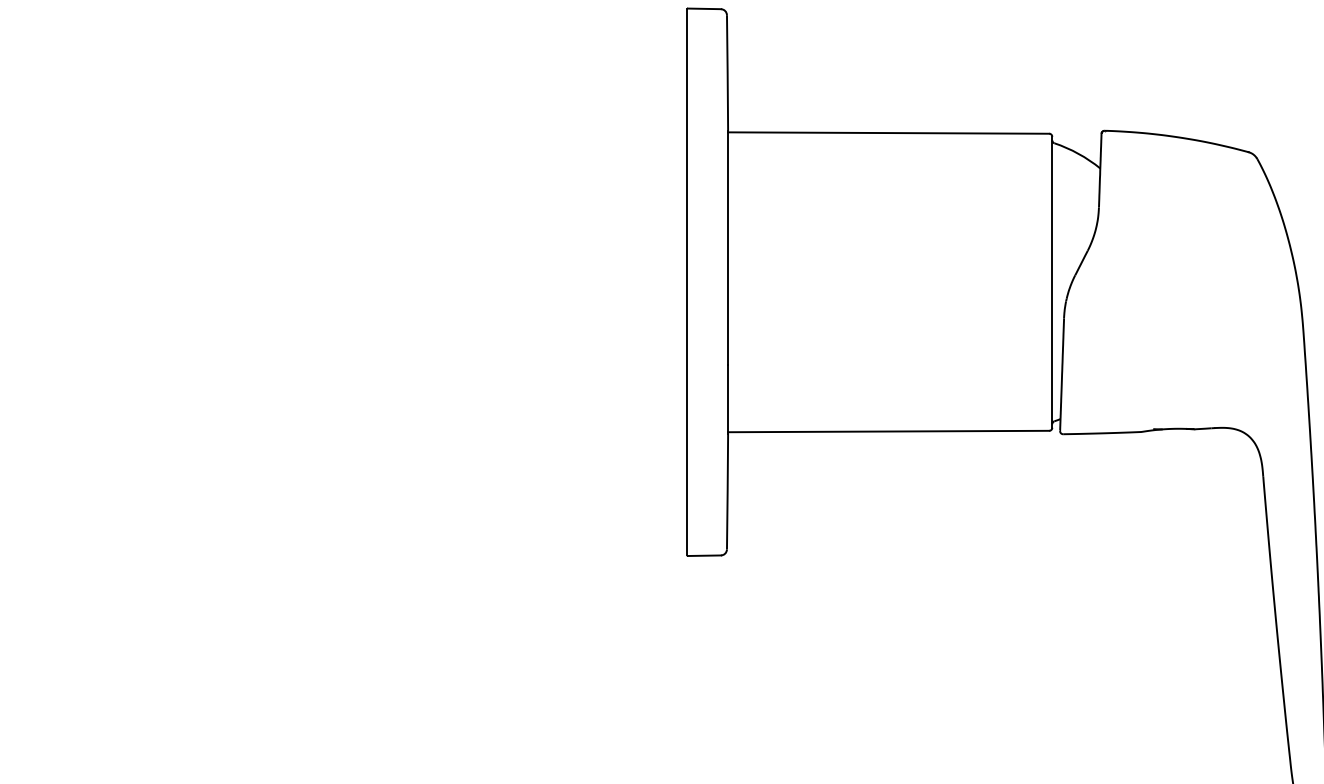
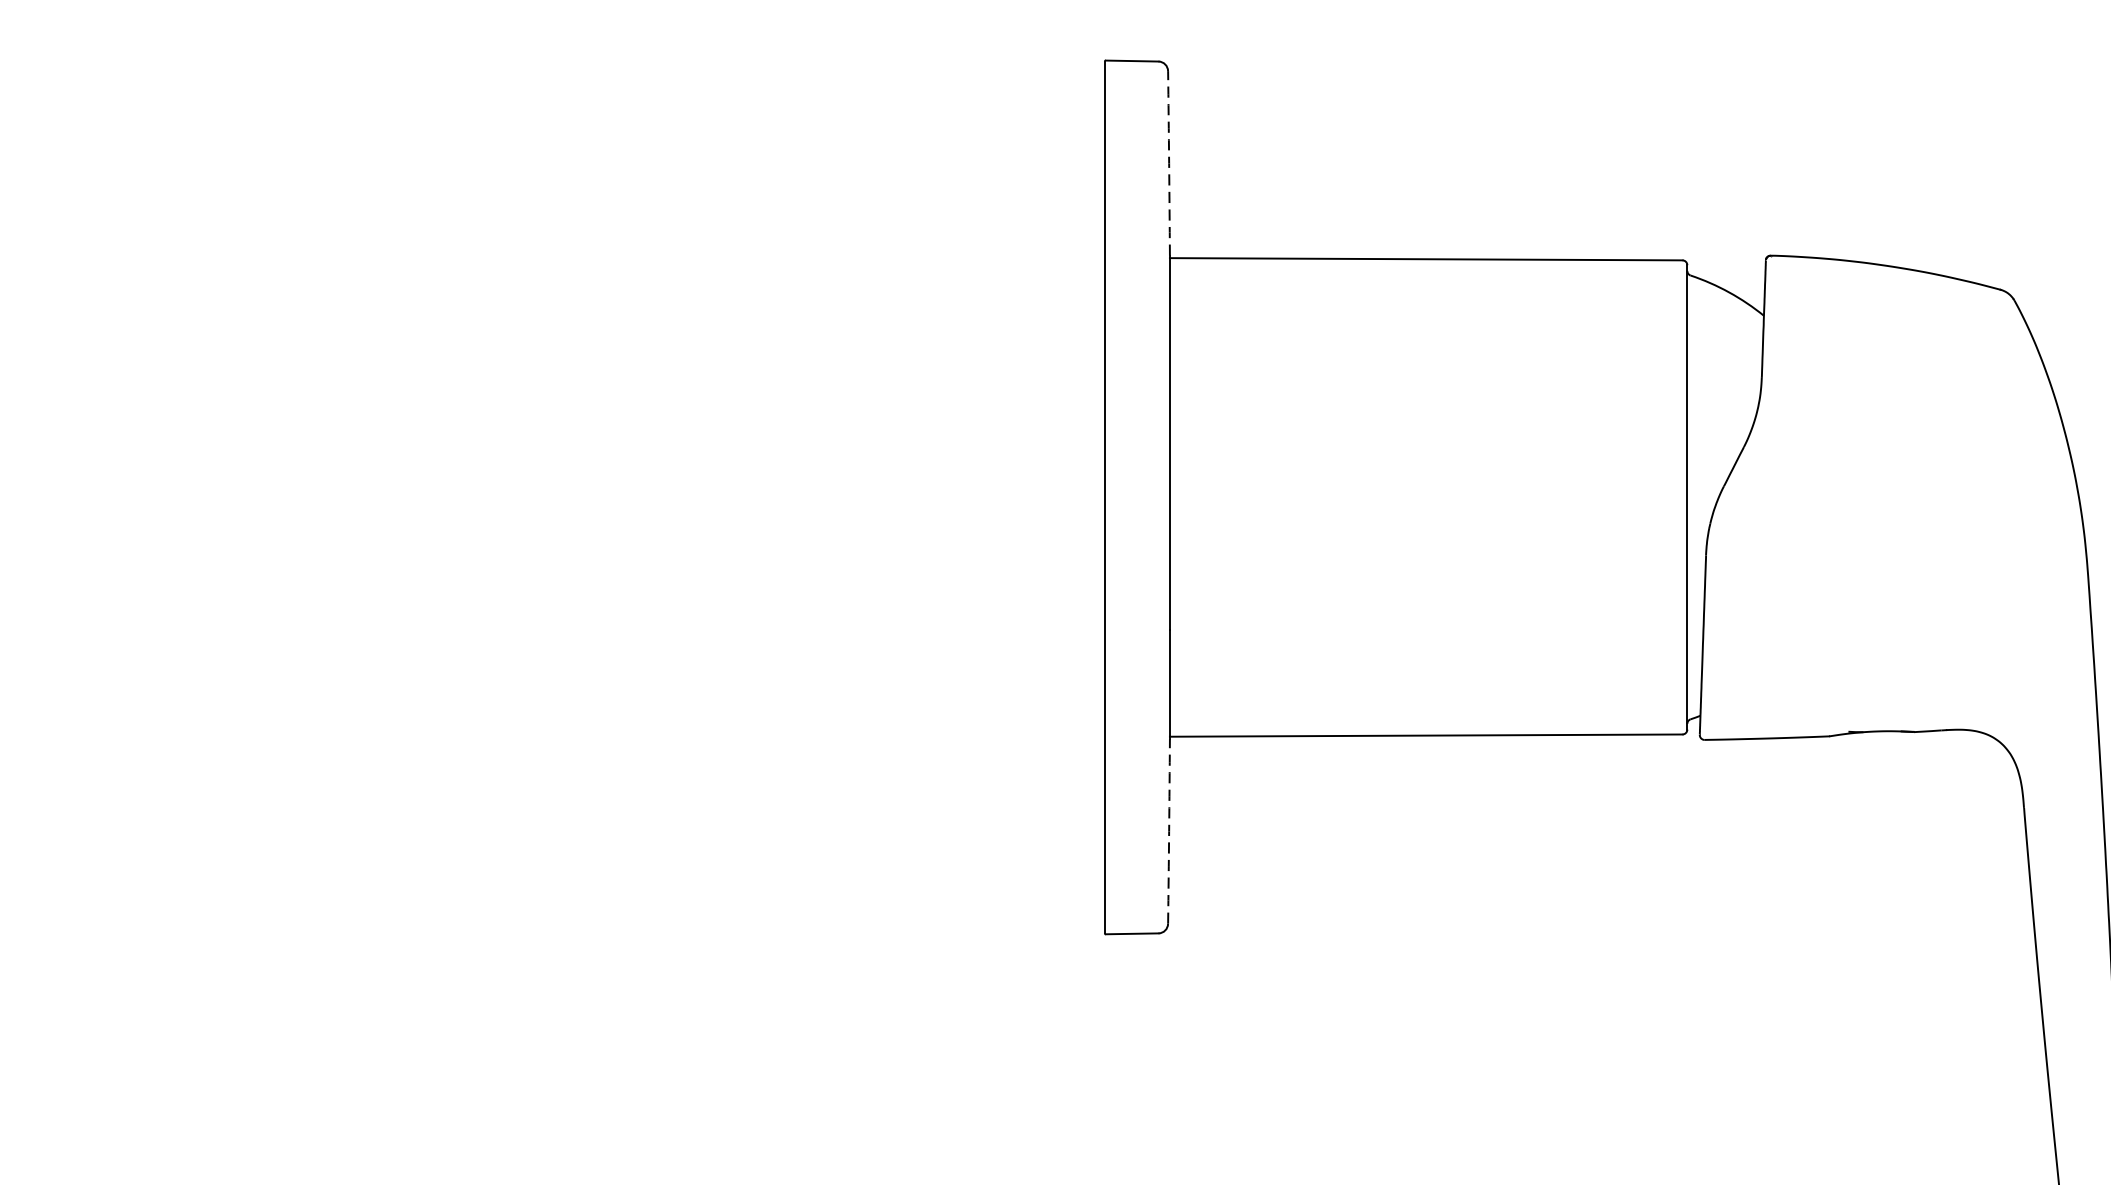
arc: (727, 73) -> (1168, 164), solid -> dashed
arc: (727, 491) -> (1168, 831), solid -> dashed

